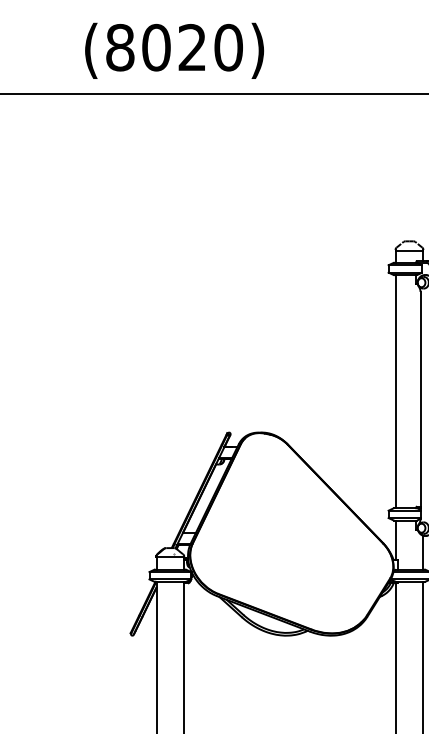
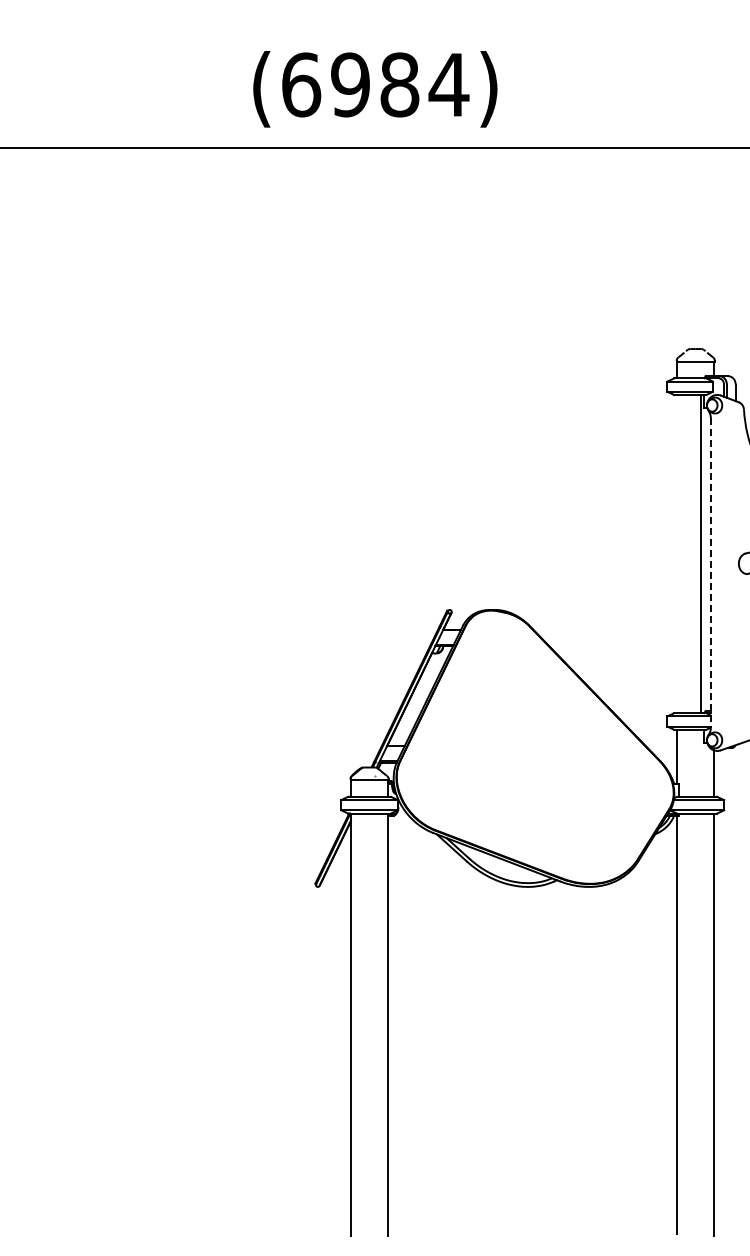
text: (174, 47) -> (375, 84), (8020) -> (6984)
line: (396, 391) -> (701, 554), moved
line: (420, 405) -> (710, 572), solid -> dashed

